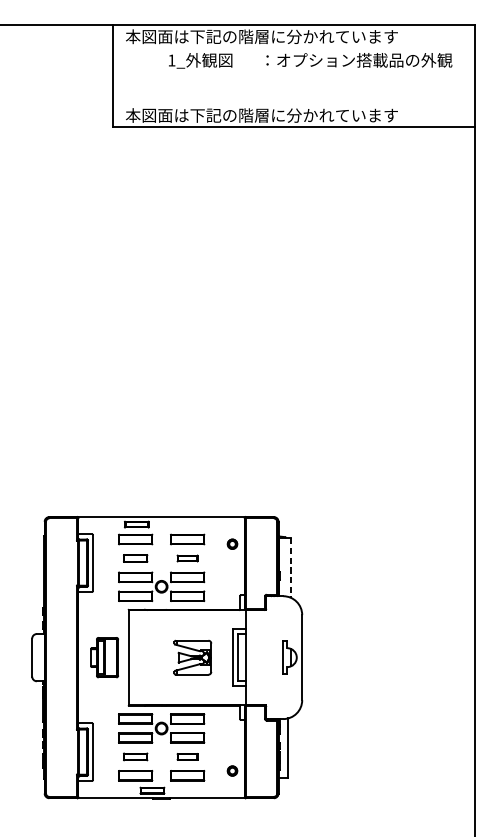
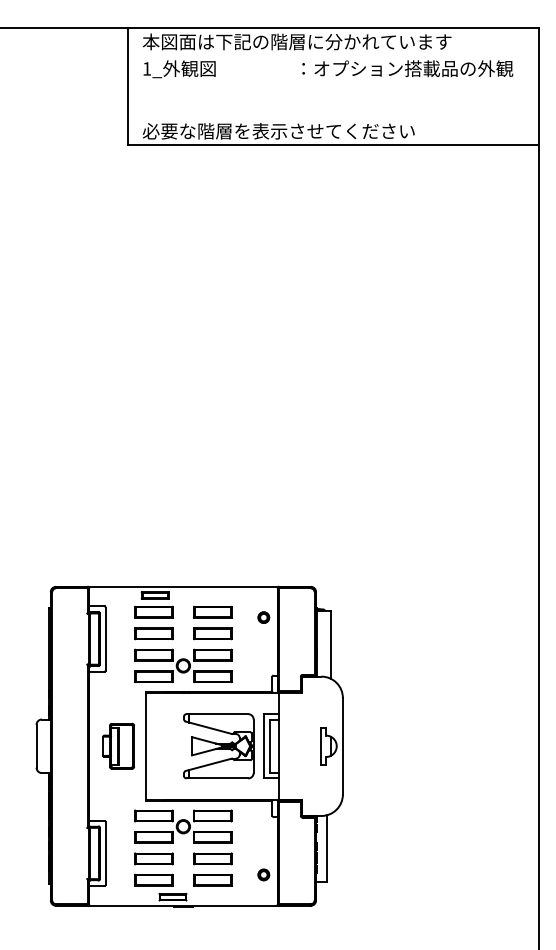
text: (200, 61) -> (179, 69), moved
text: (261, 114) -> (296, 130), 本図面は下記の階層に分かれています -> 必要な階層を表示させてください
part: (135, 558) -> (153, 633), size x1.43
part: (187, 558) -> (212, 633), size x1.67
line: (291, 567) -> (330, 644), dashed -> solid
part: (192, 657) -> (218, 746), size x1.67
part: (135, 756) -> (153, 858), size x1.43
part: (187, 756) -> (212, 858), size x1.67

